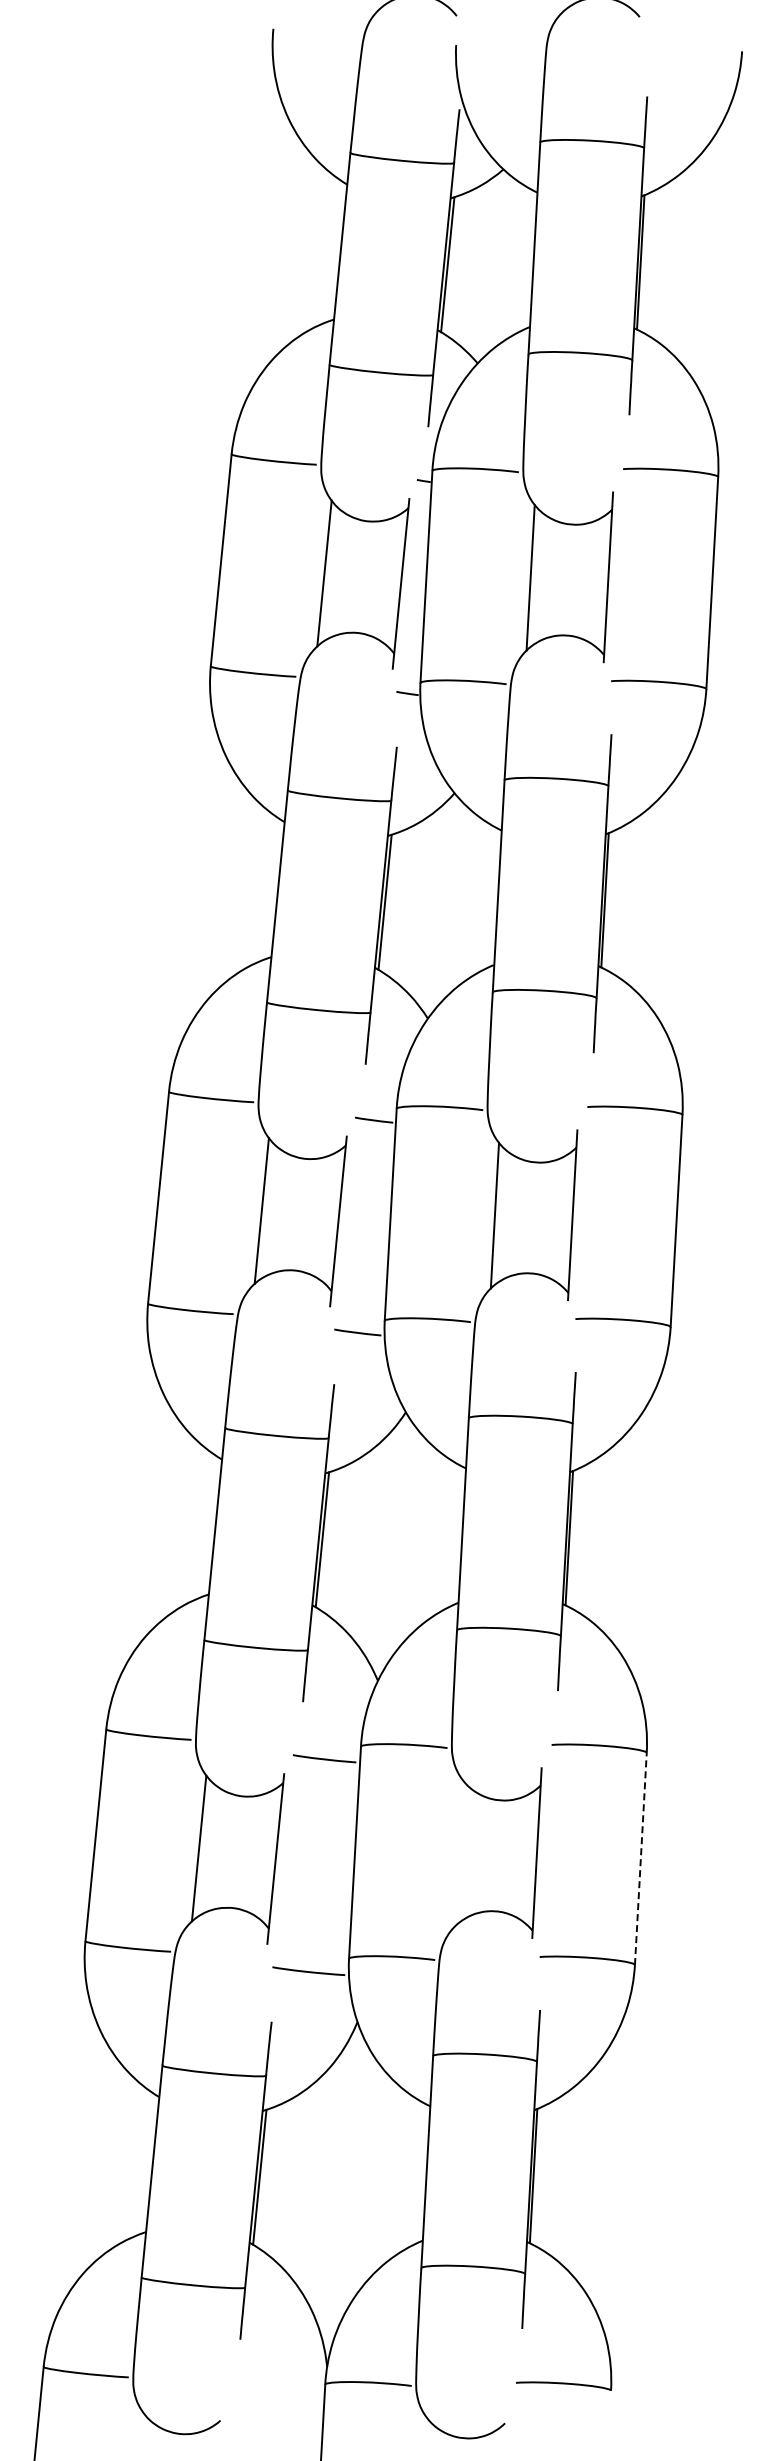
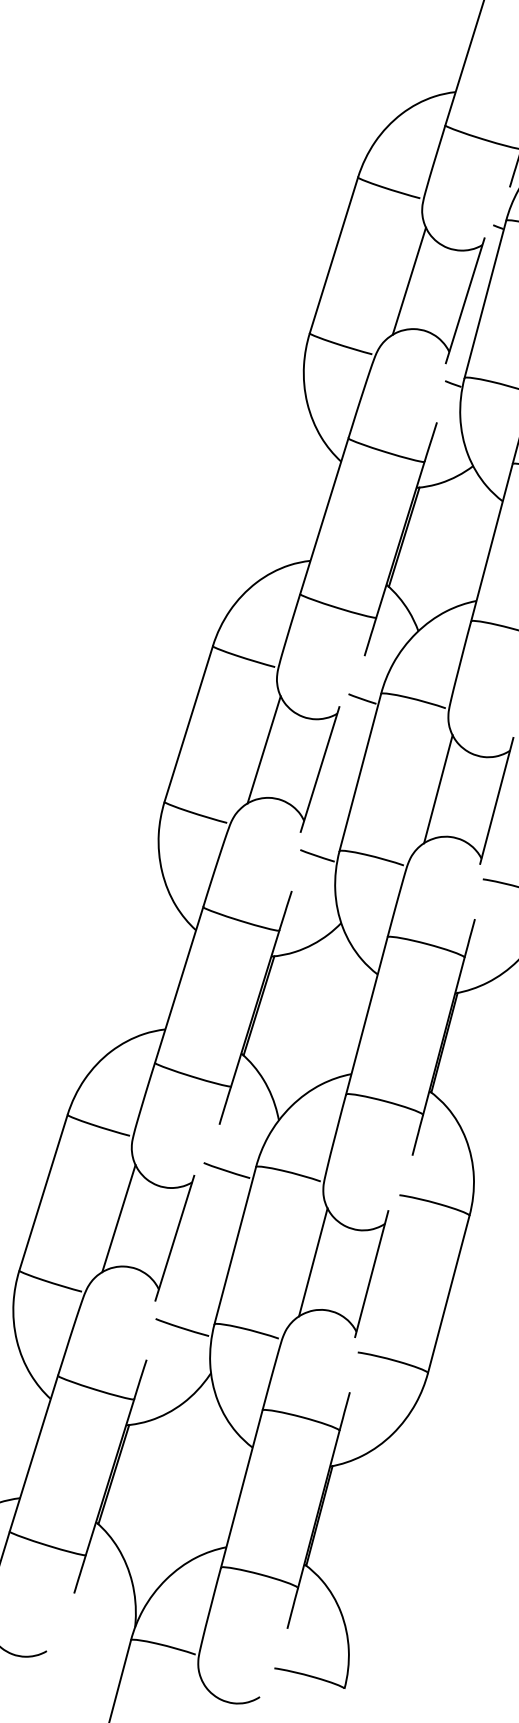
line: (459, 1853) -> (313, 1262), added
line: (640, 1858) -> (448, 1294), dashed -> solid

